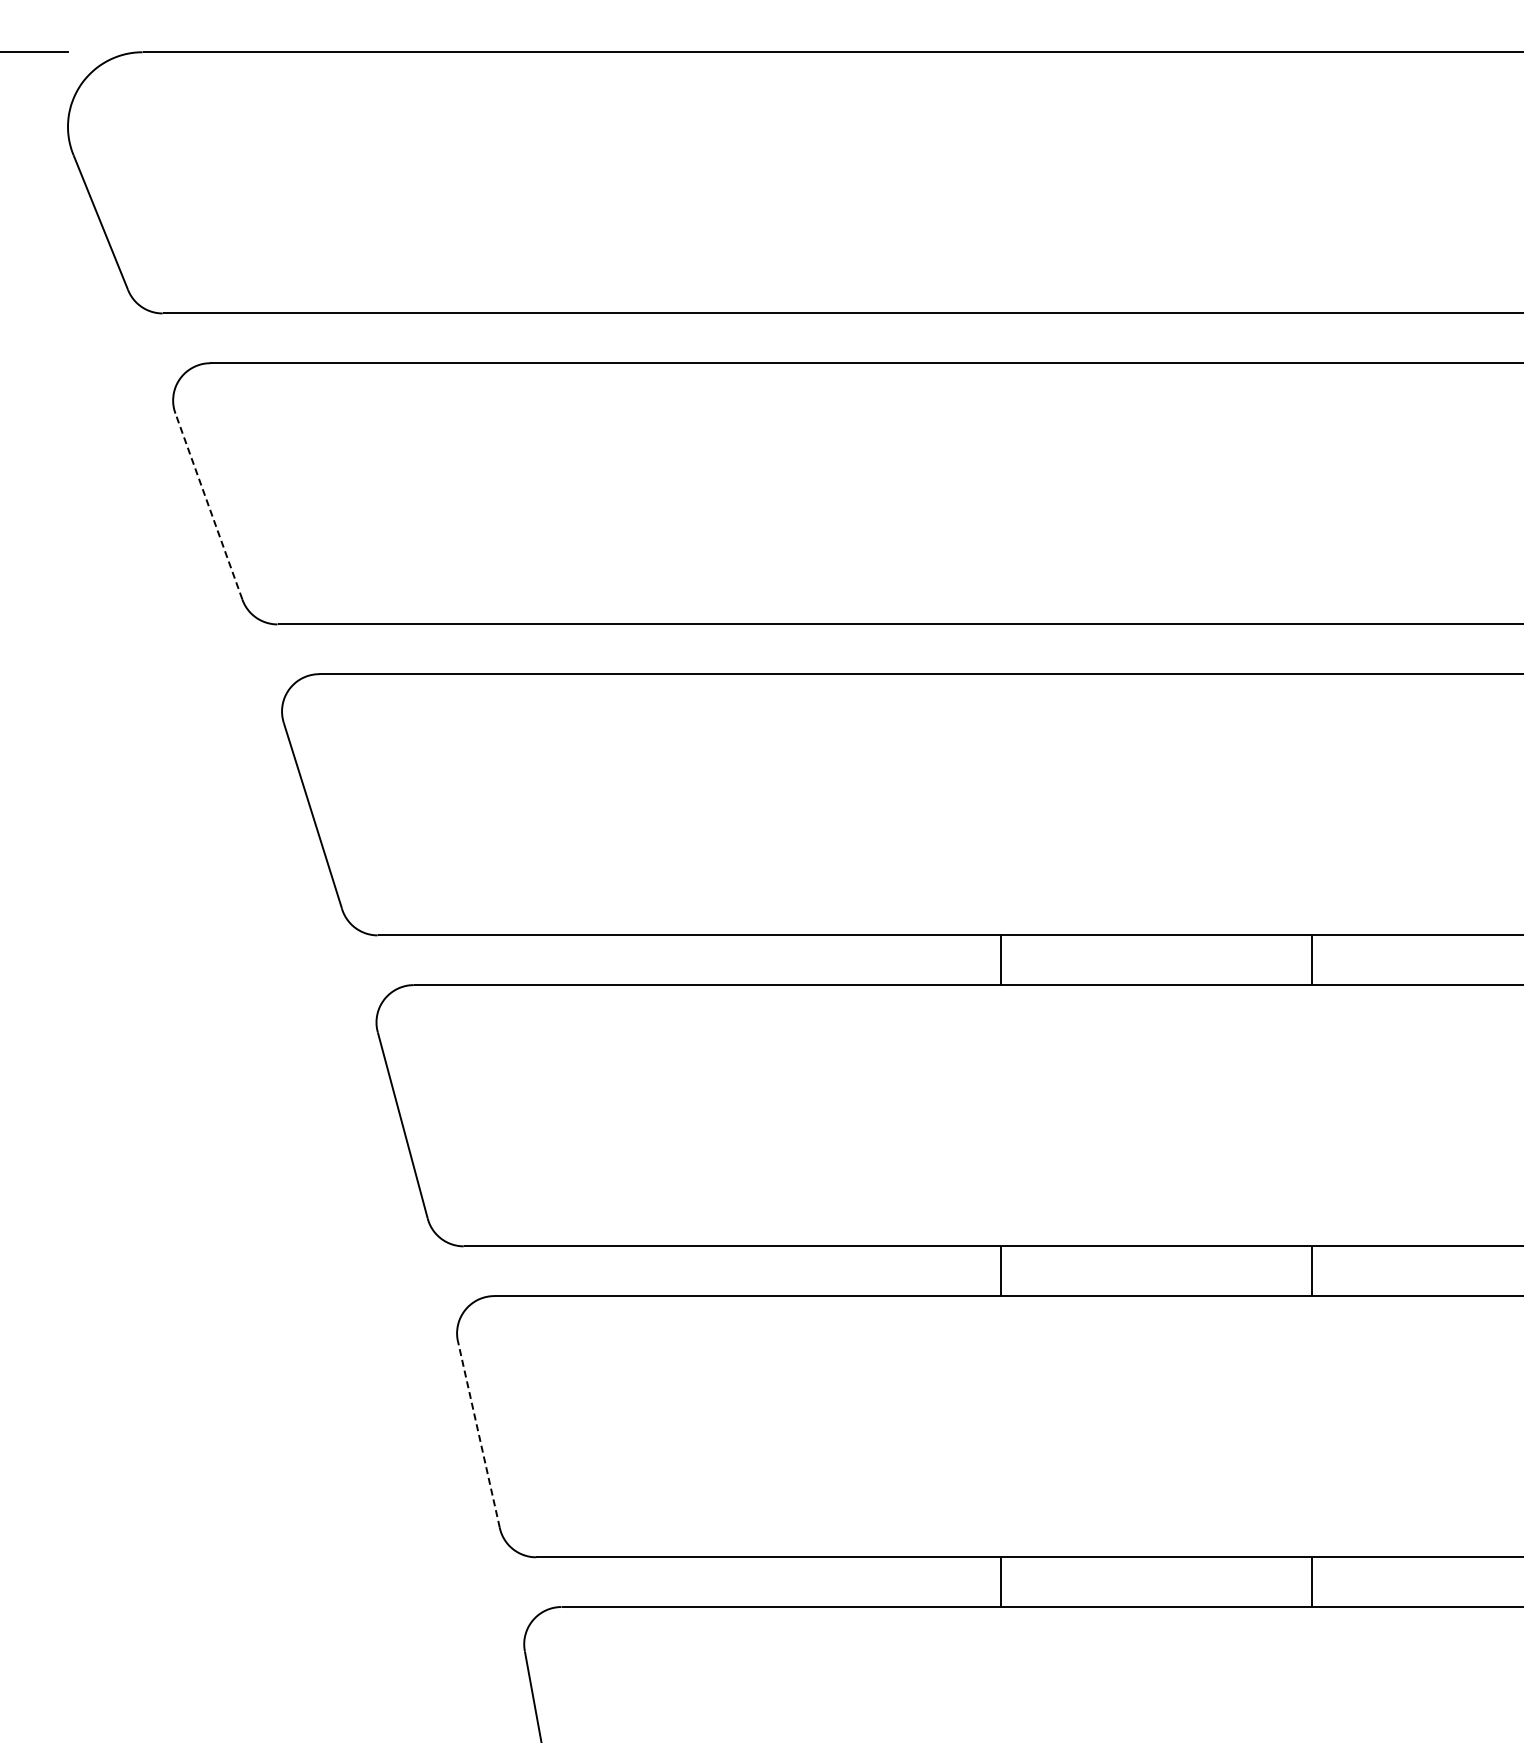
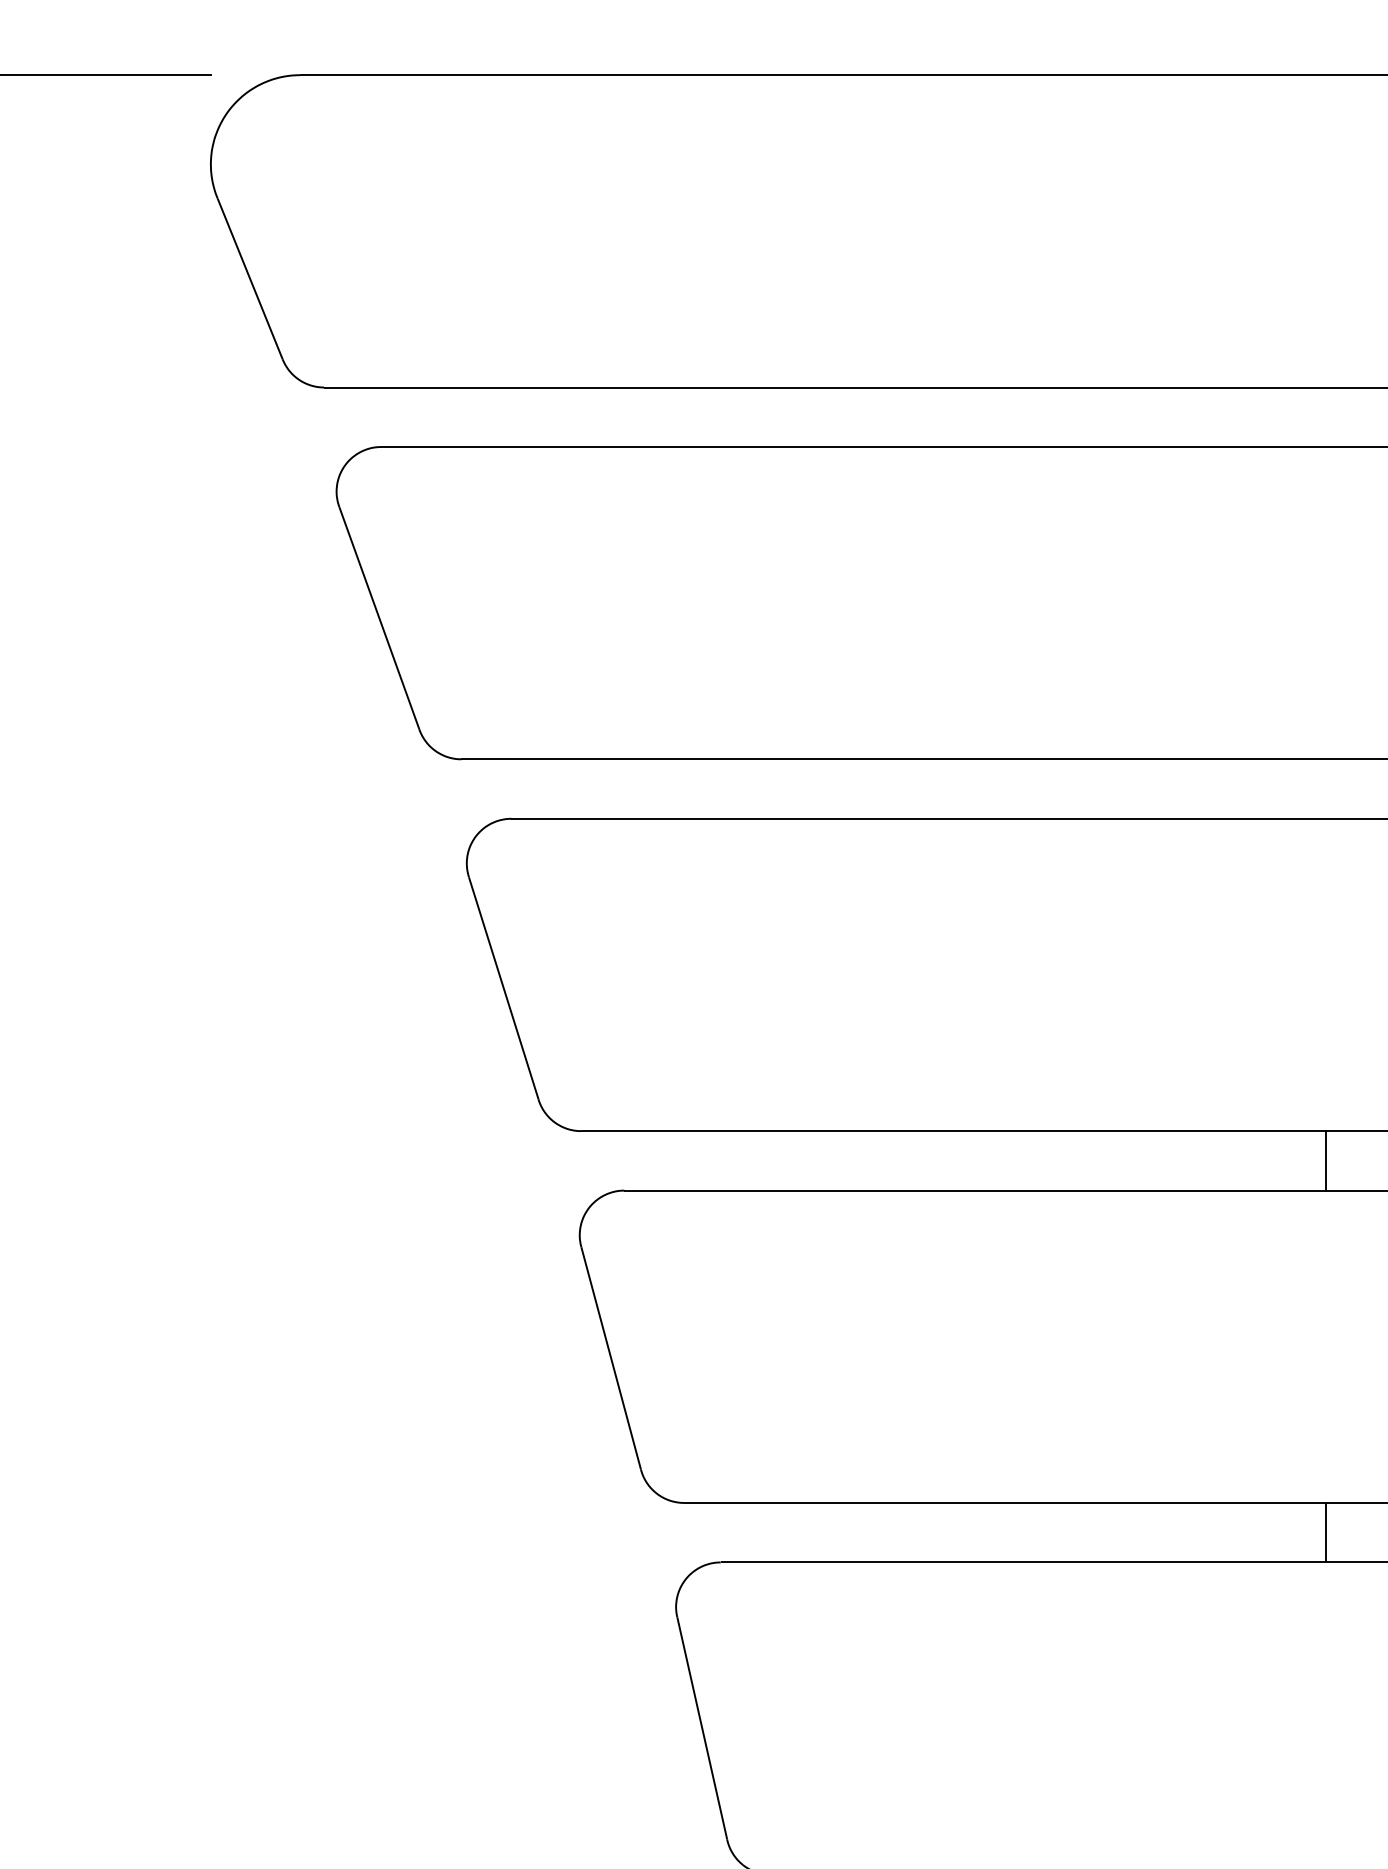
line: (208, 506) -> (378, 618), dashed -> solid
line: (478, 1434) -> (701, 1727), dashed -> solid

